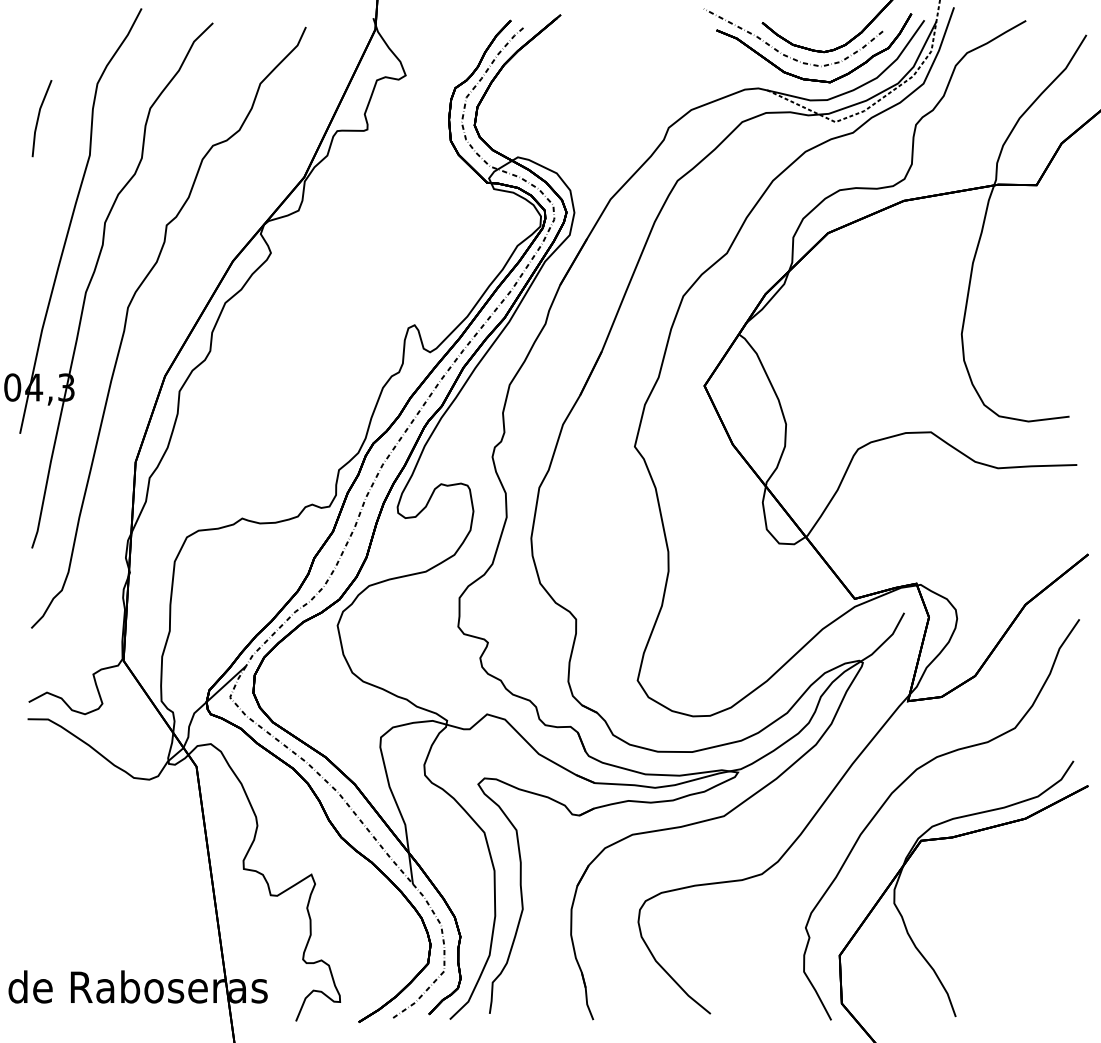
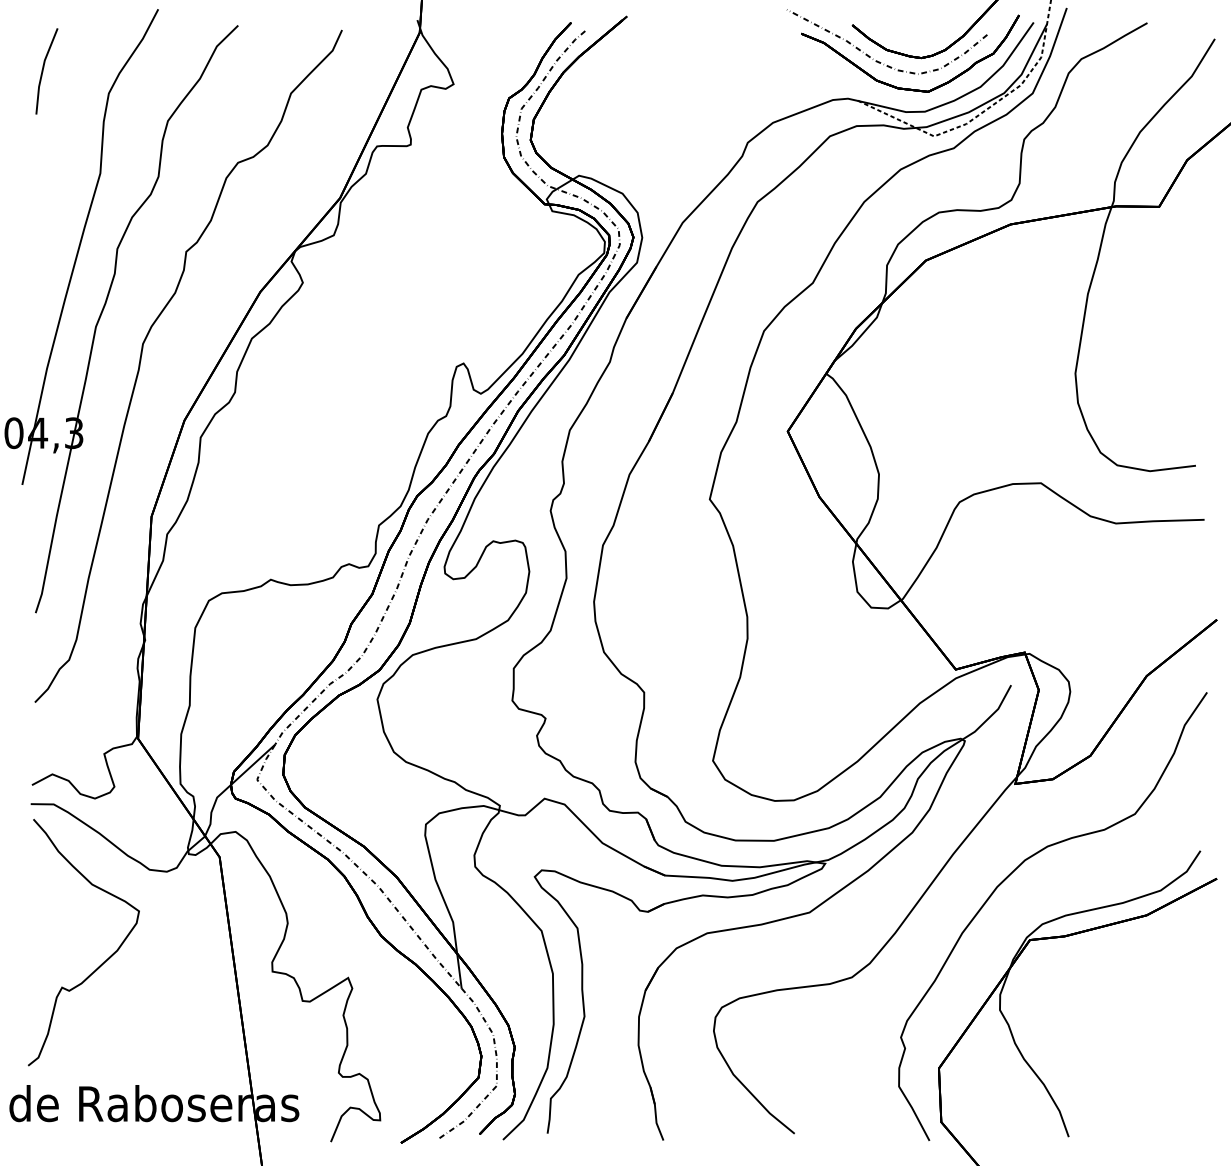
line: (39, 118) -> (43, 71), moved
curve: (91, 860) -> (102, 962), added

